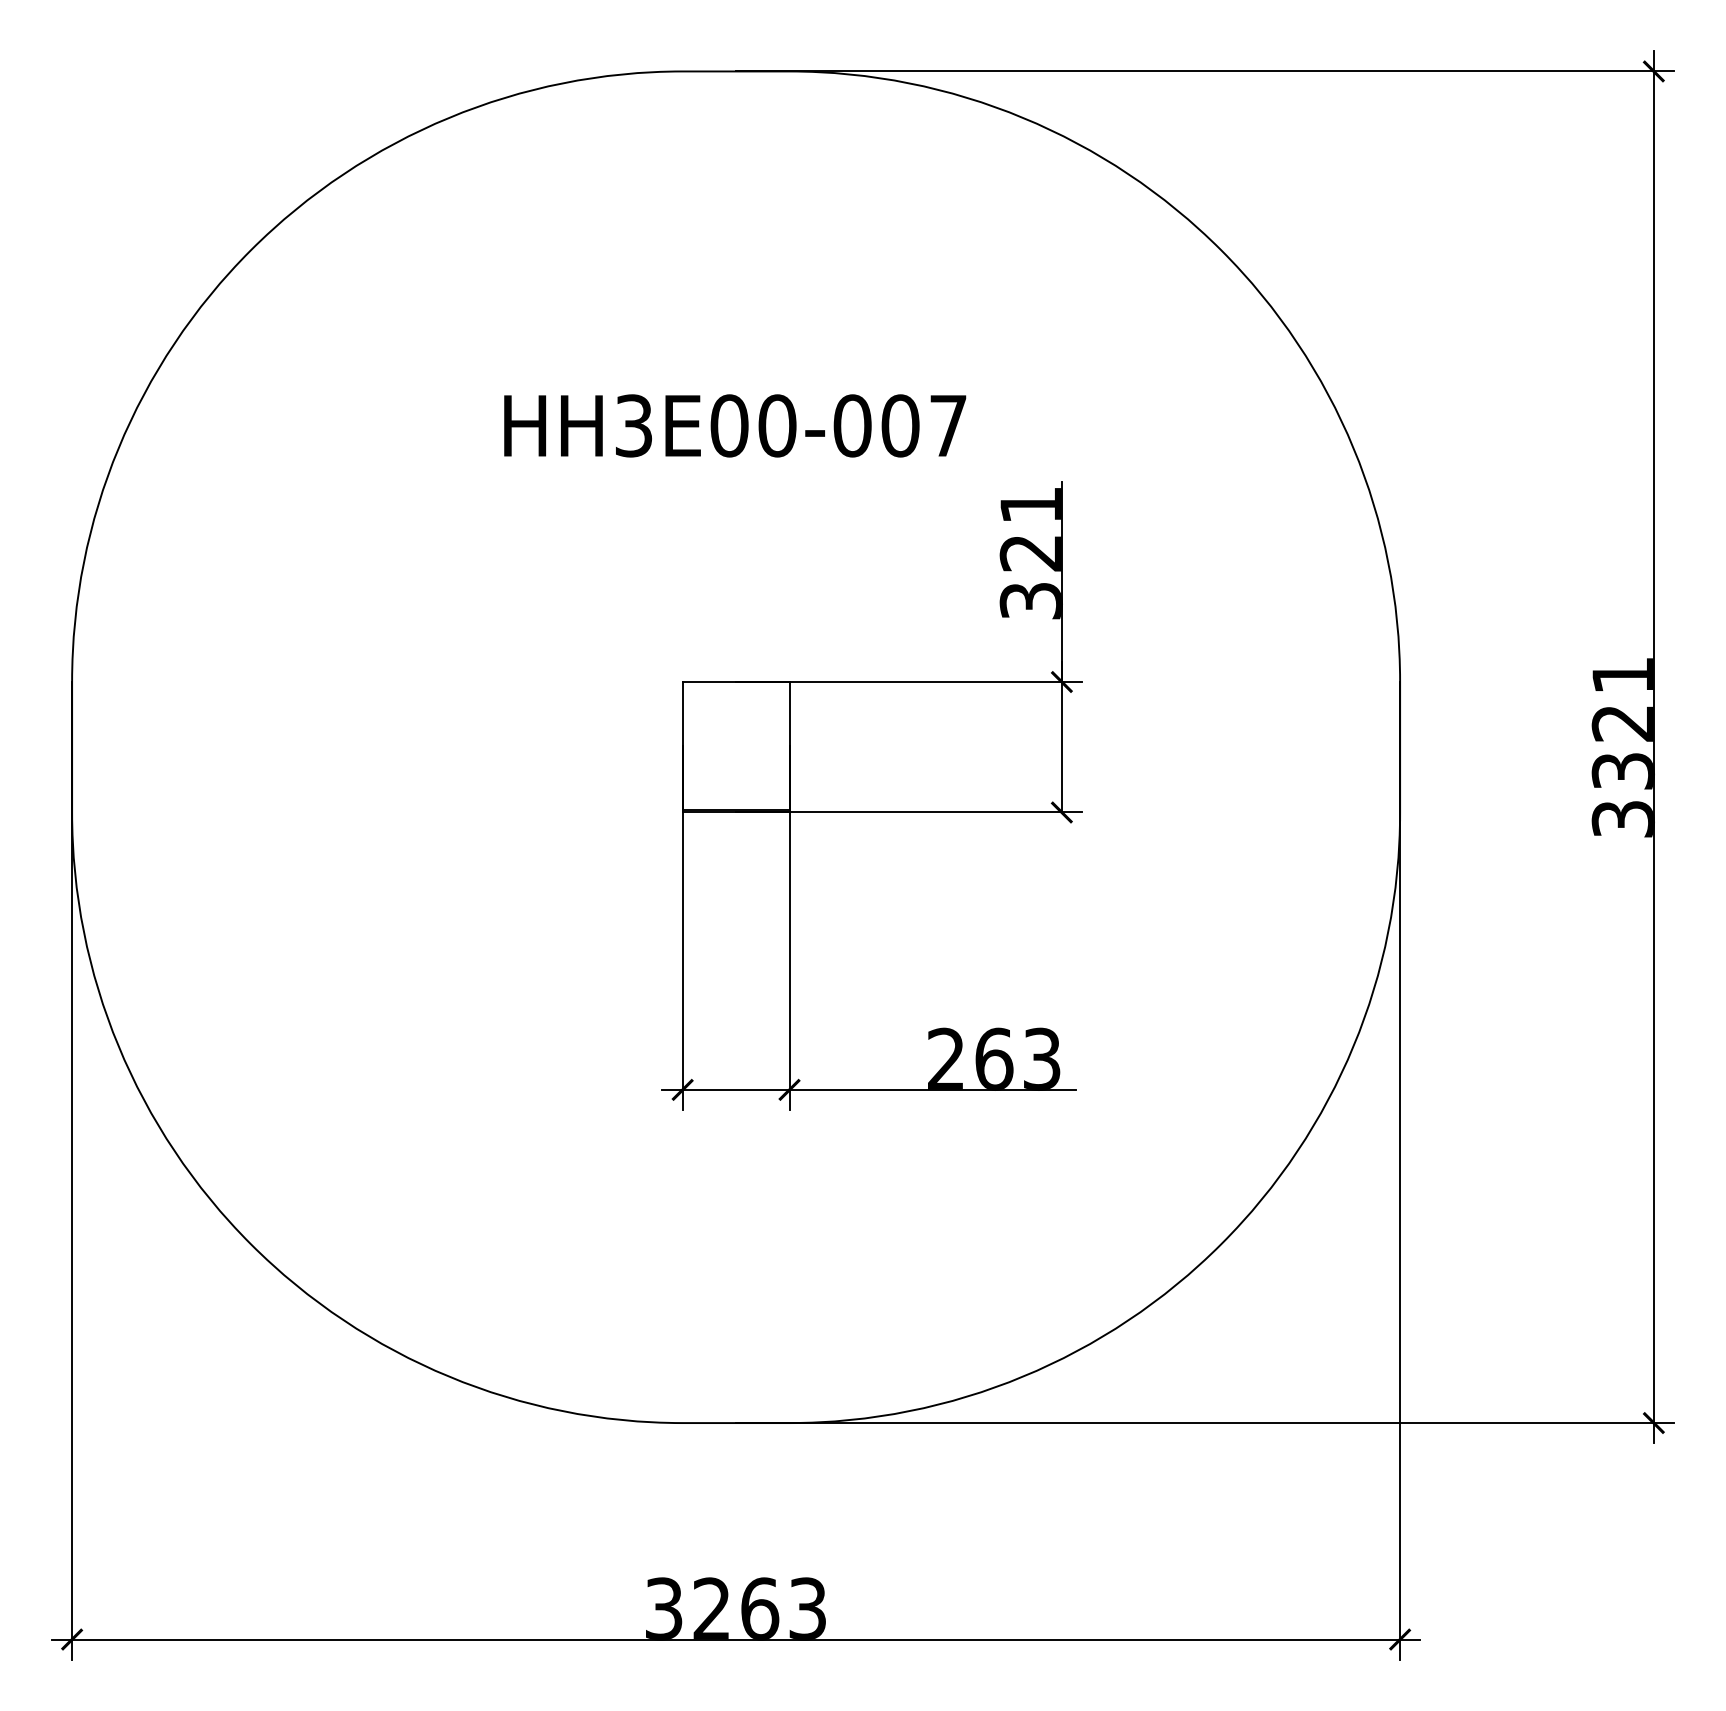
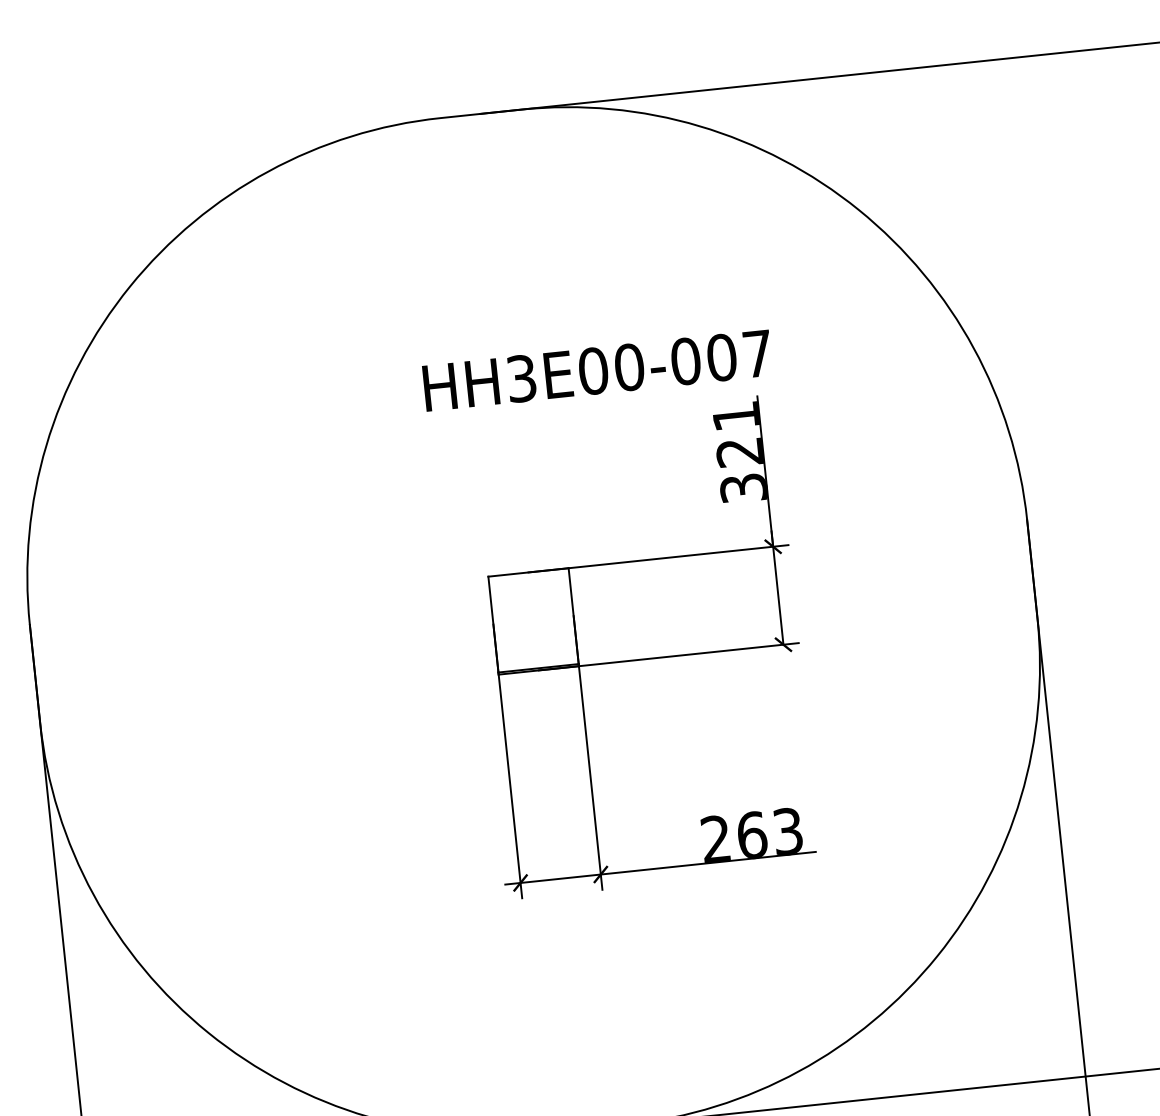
text: (735, 425) -> (597, 370), moved

